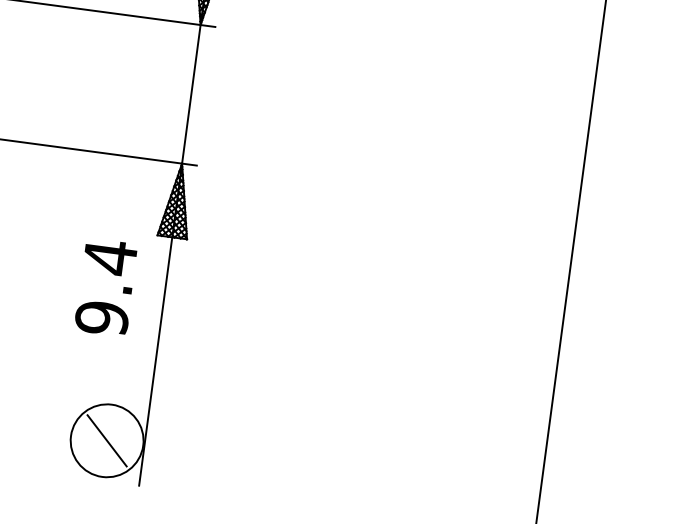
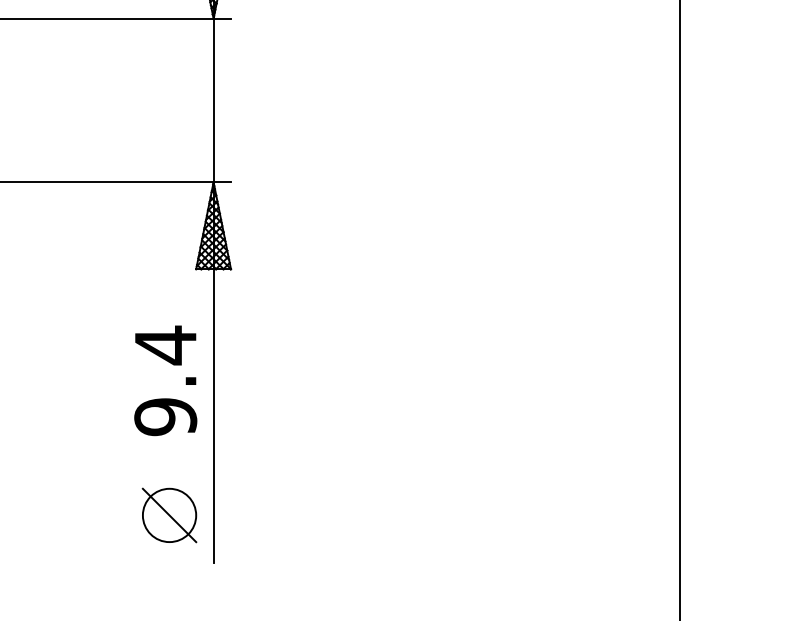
text: (106, 287) -> (165, 380), moved
circle: (107, 440) -> (169, 515), size x0.62

